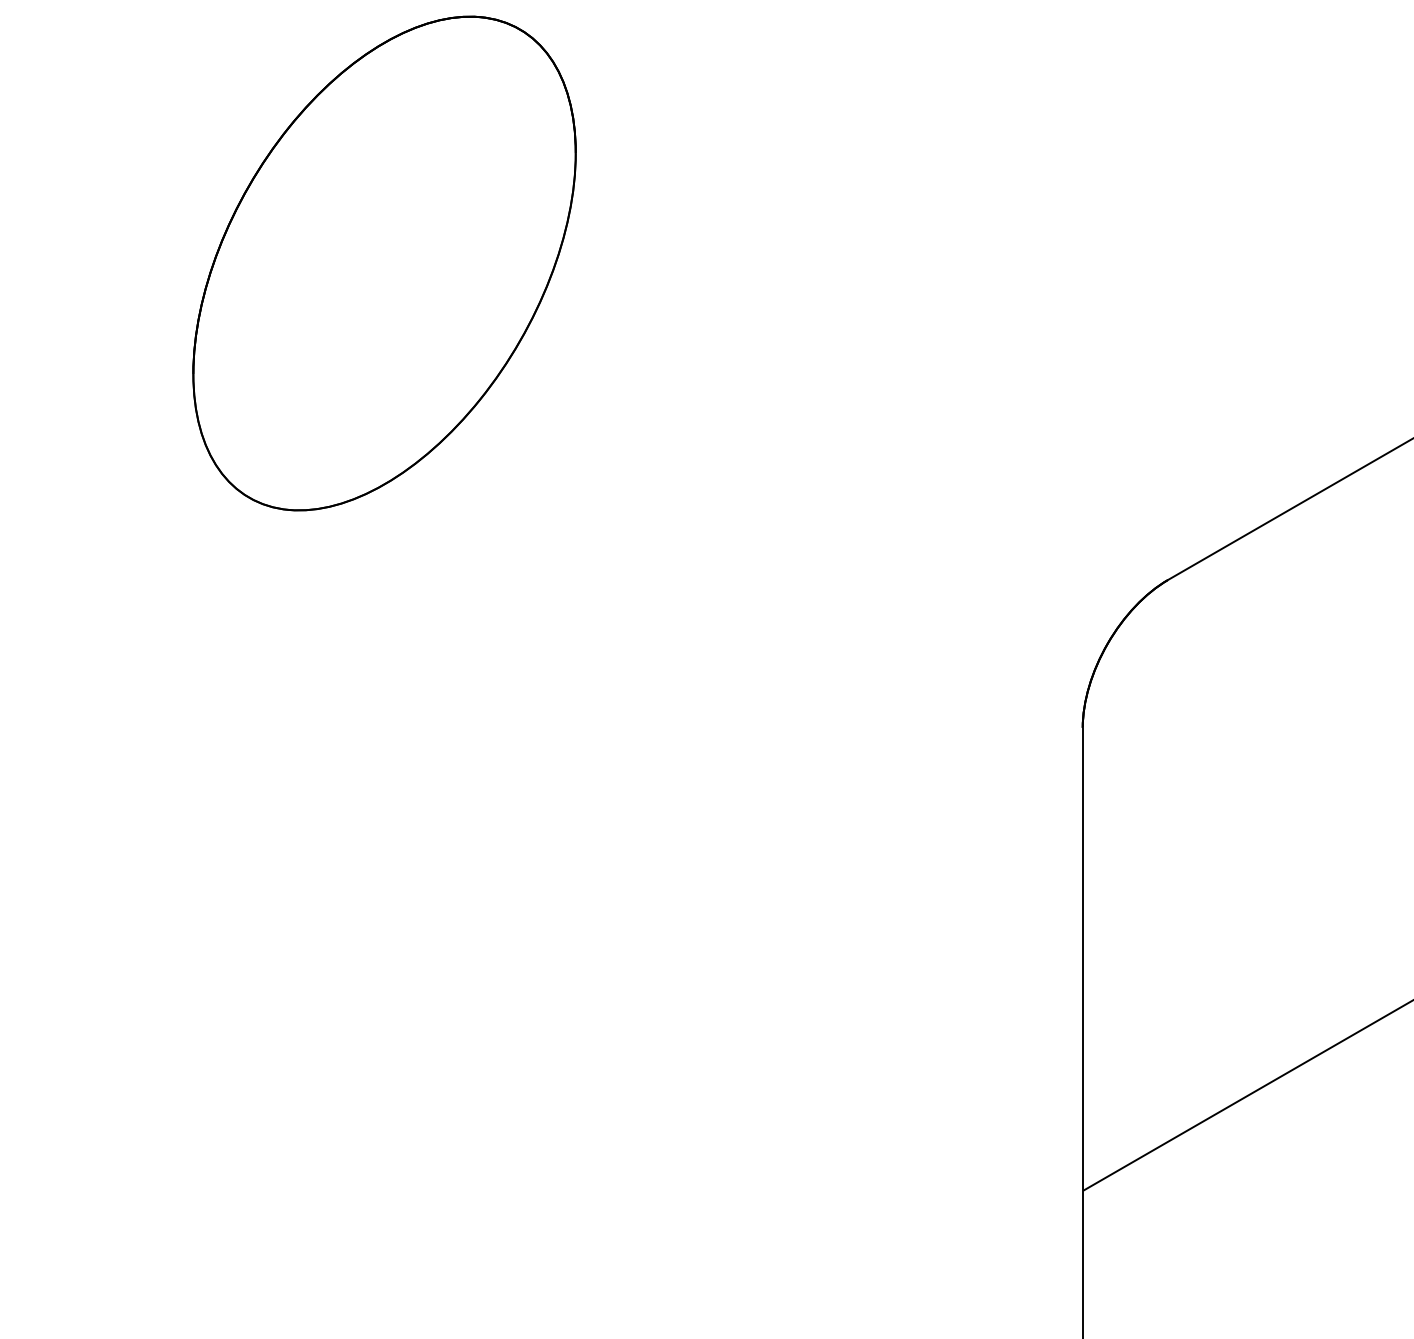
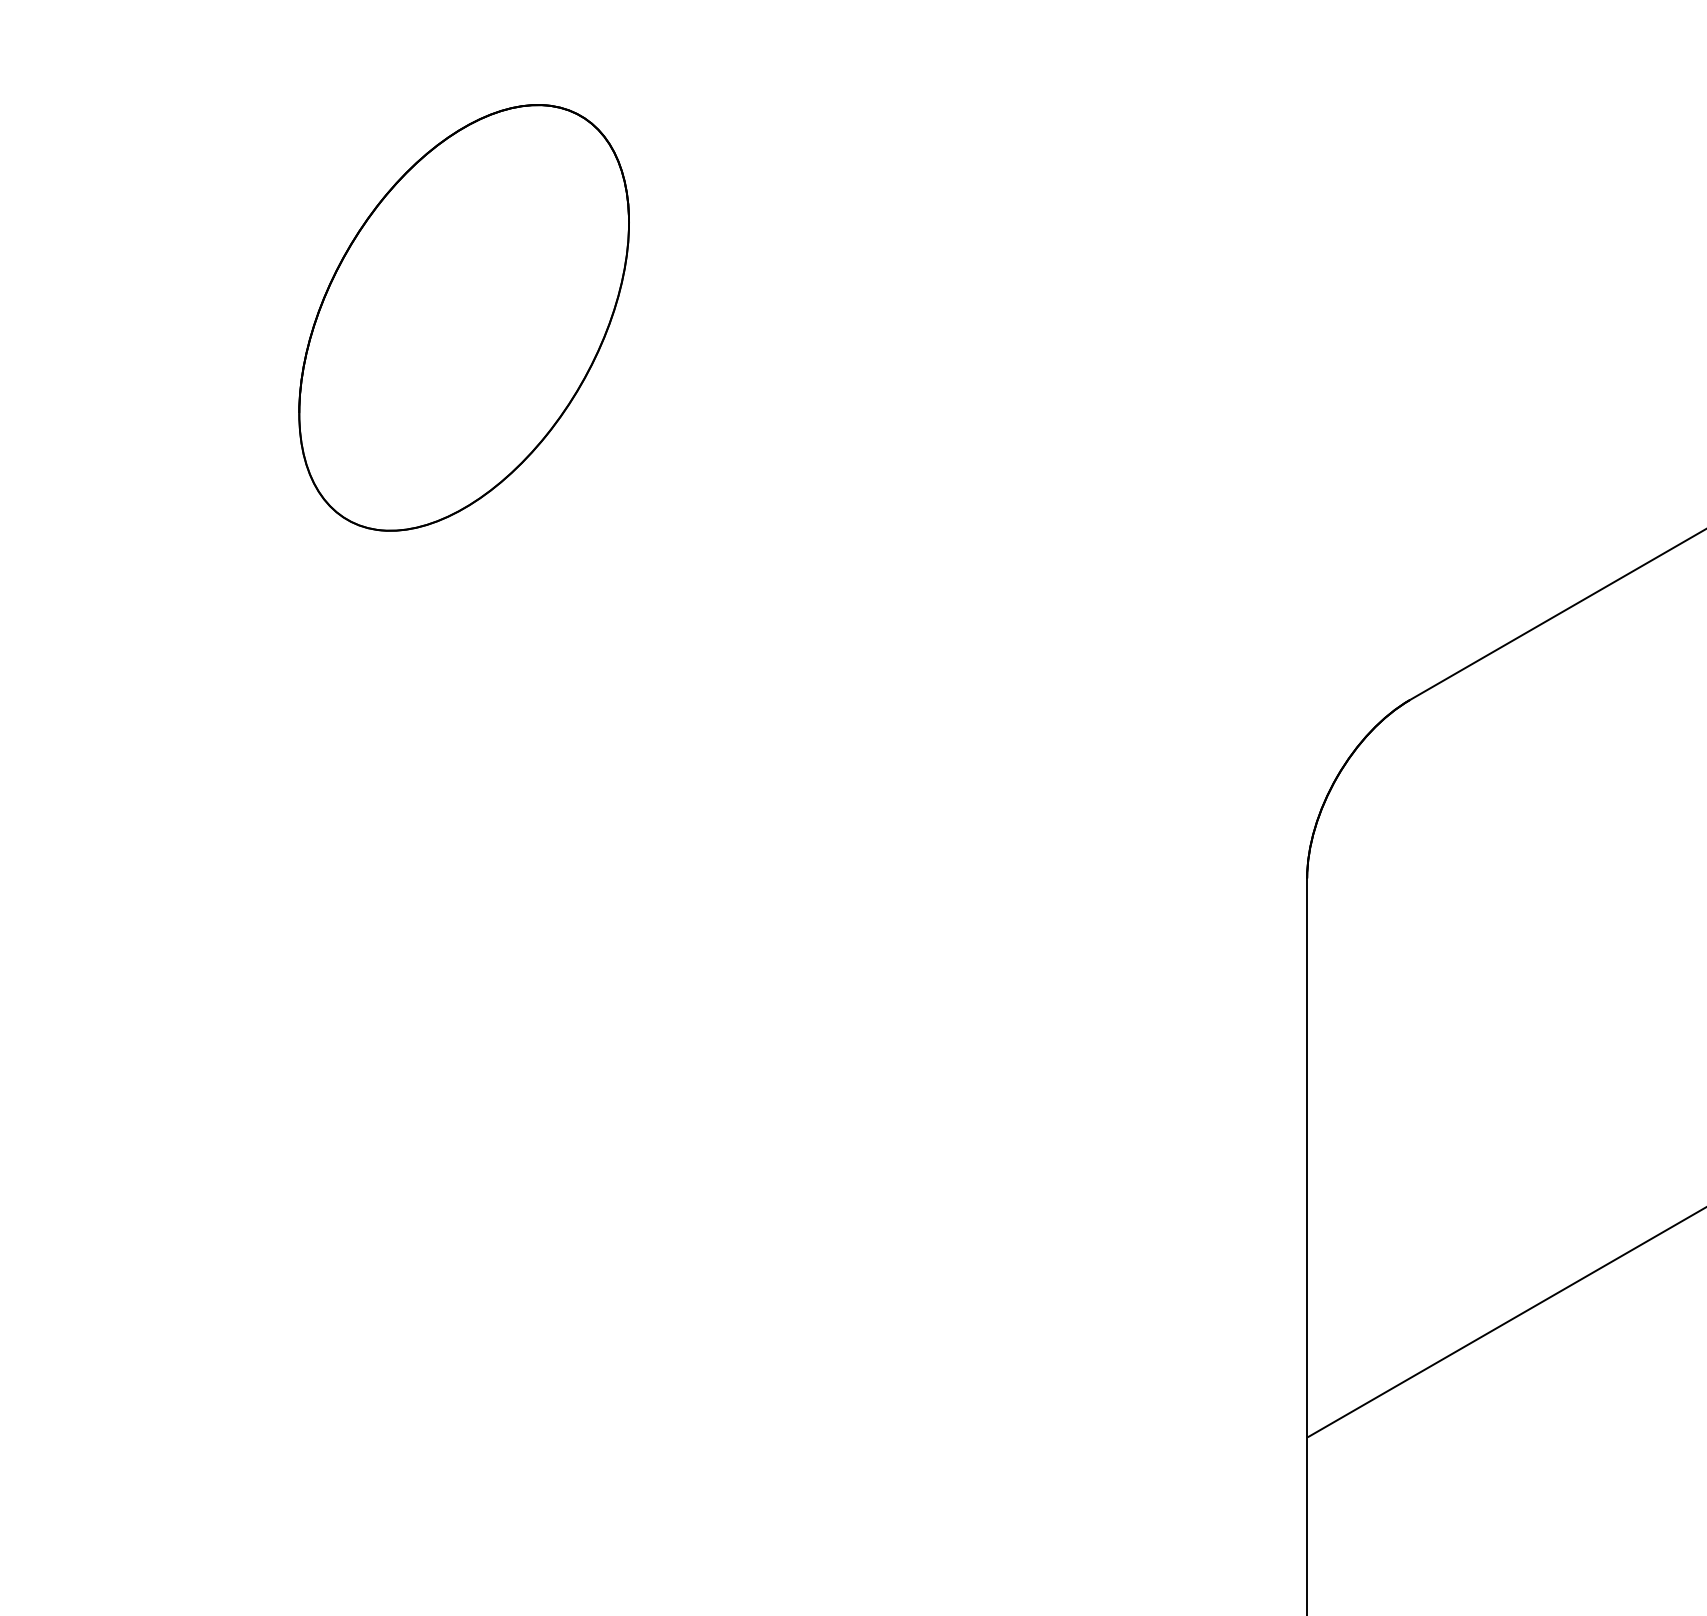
part: (383, 263) -> (463, 317), size x0.71

